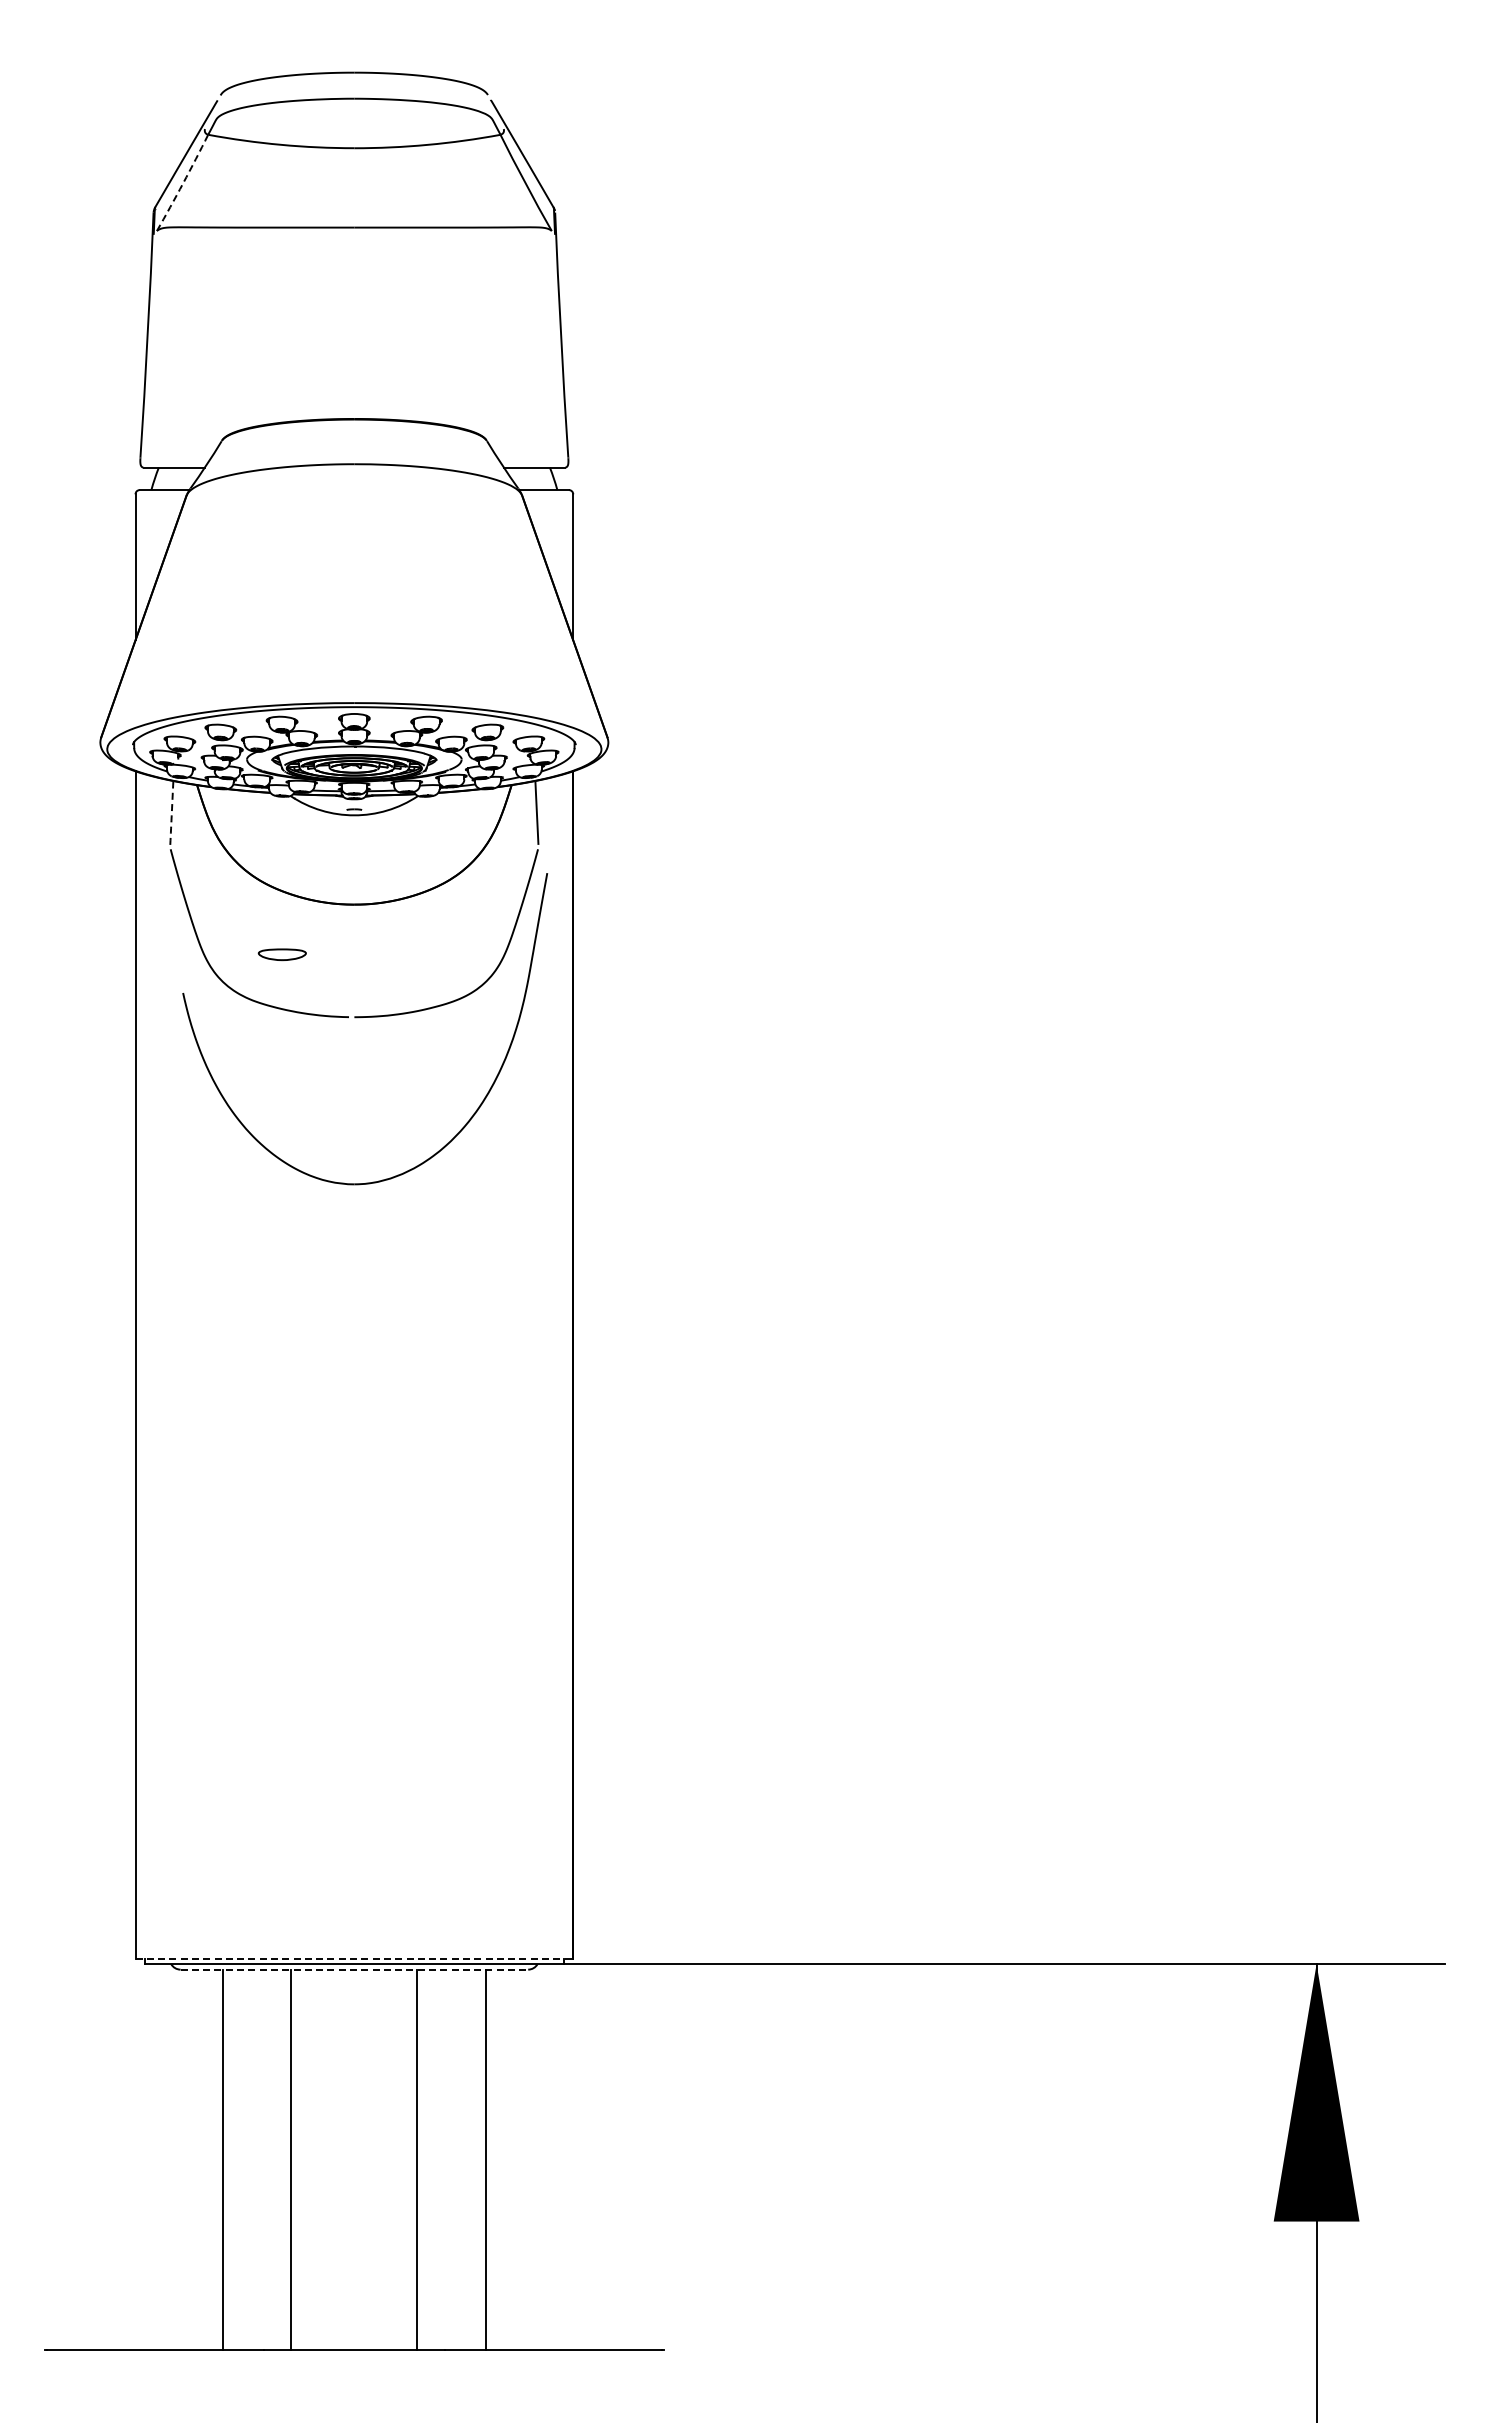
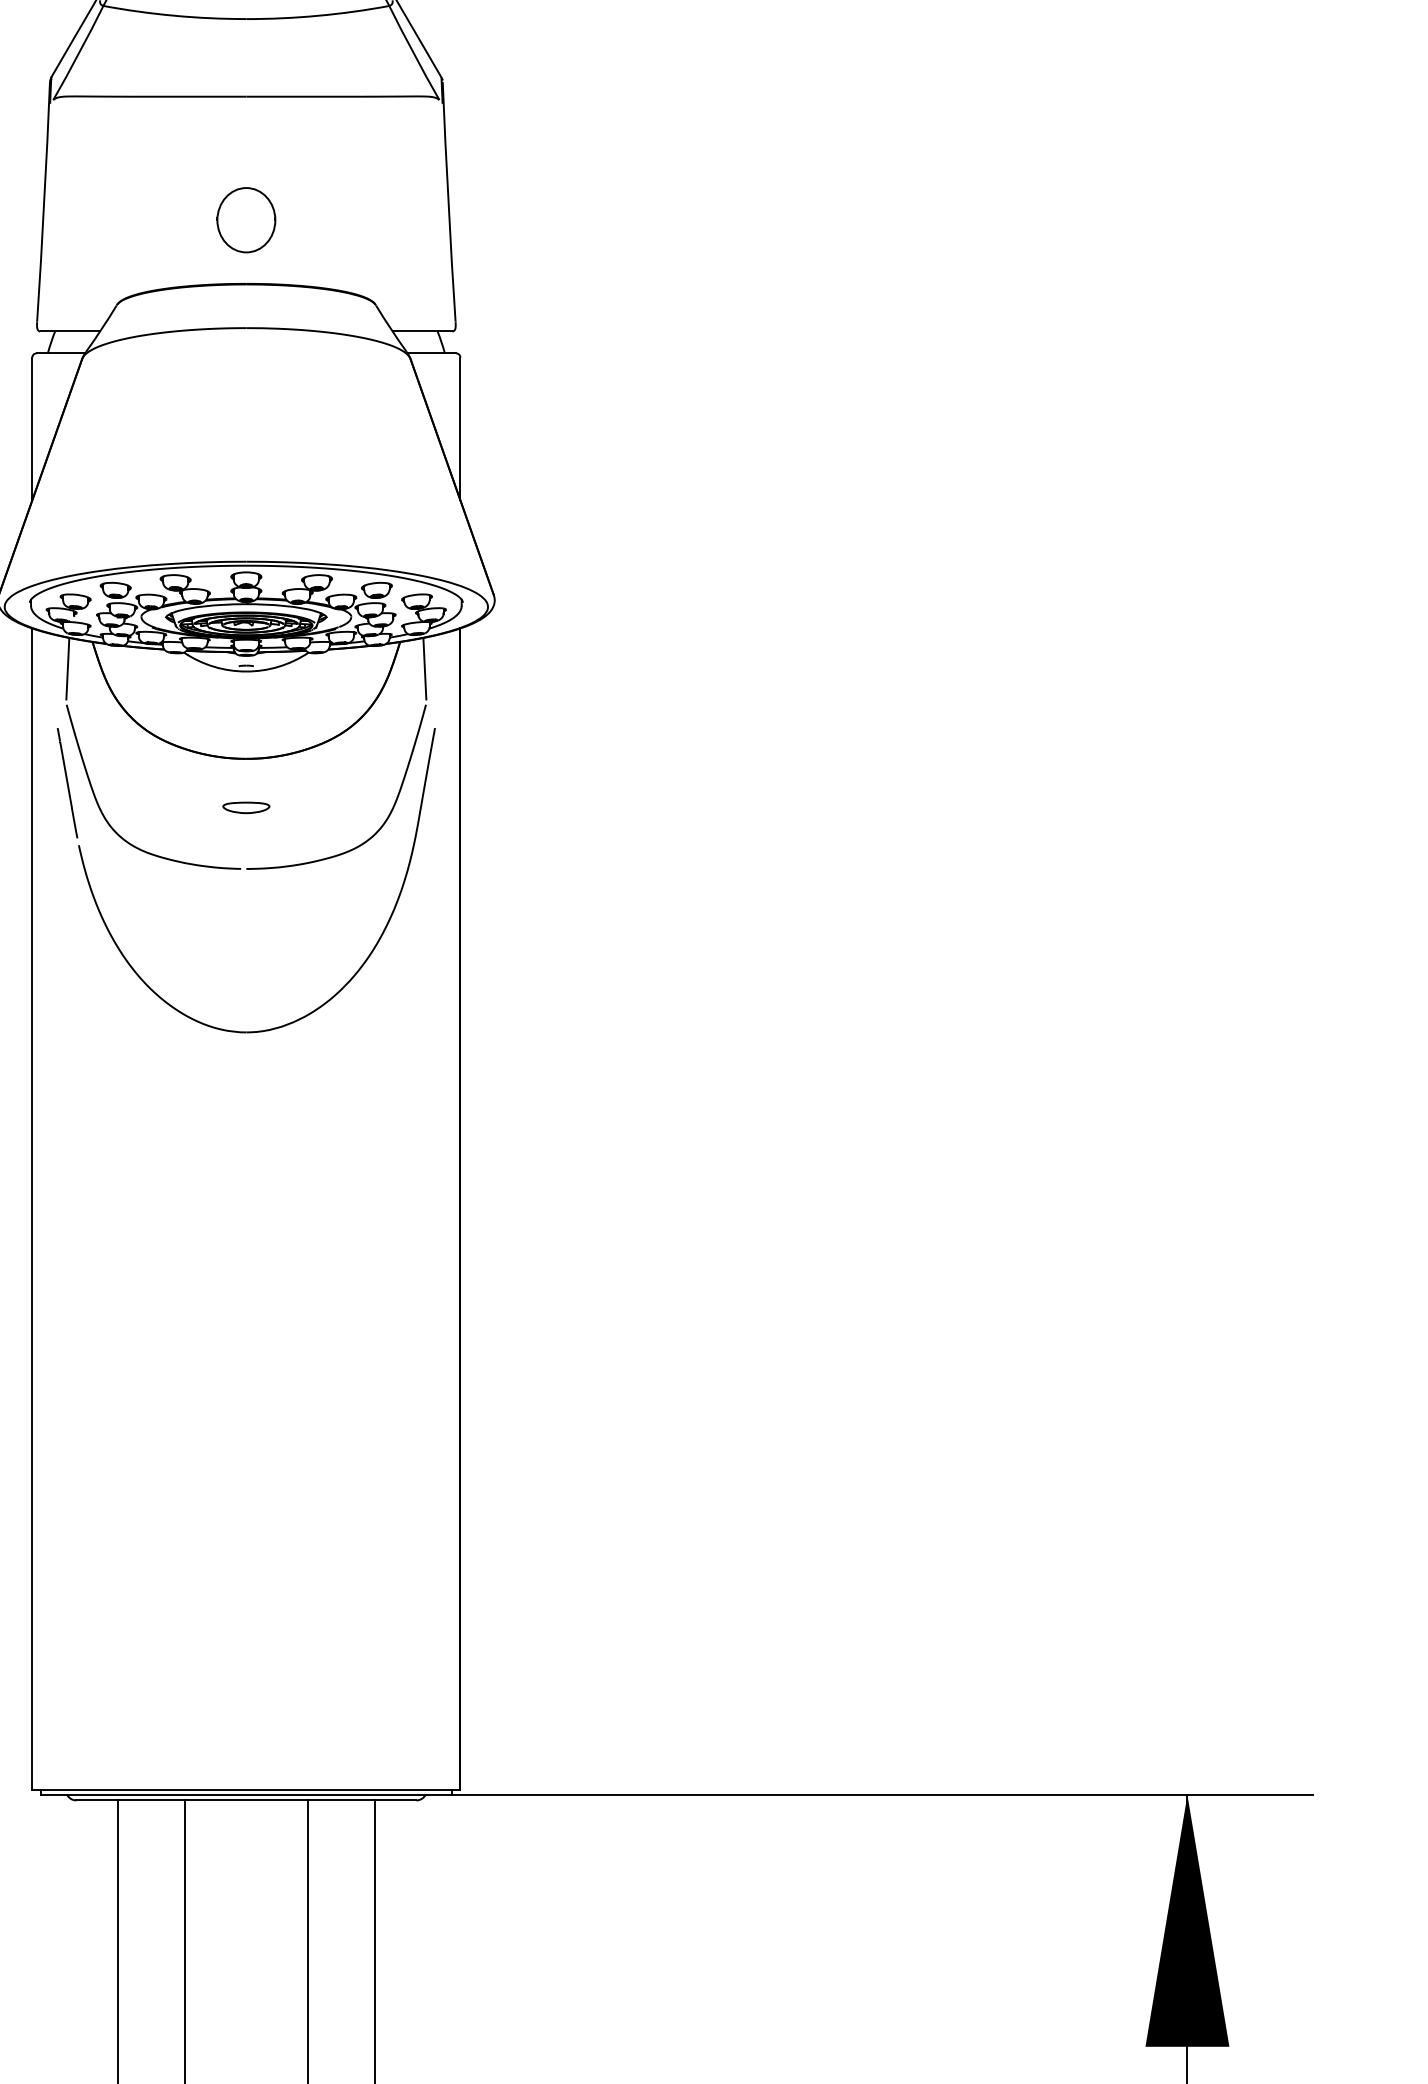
arc: (183, 183) -> (79, 53), dashed -> solid
part: (353, 353) -> (245, 219), added
arc: (171, 812) -> (67, 668), dashed -> solid
line: (171, 929) -> (67, 783), added
part: (281, 954) -> (245, 807), moved
line: (354, 1959) -> (246, 1790), dashed -> solid
line: (354, 1969) -> (246, 1800), dashed -> solid

